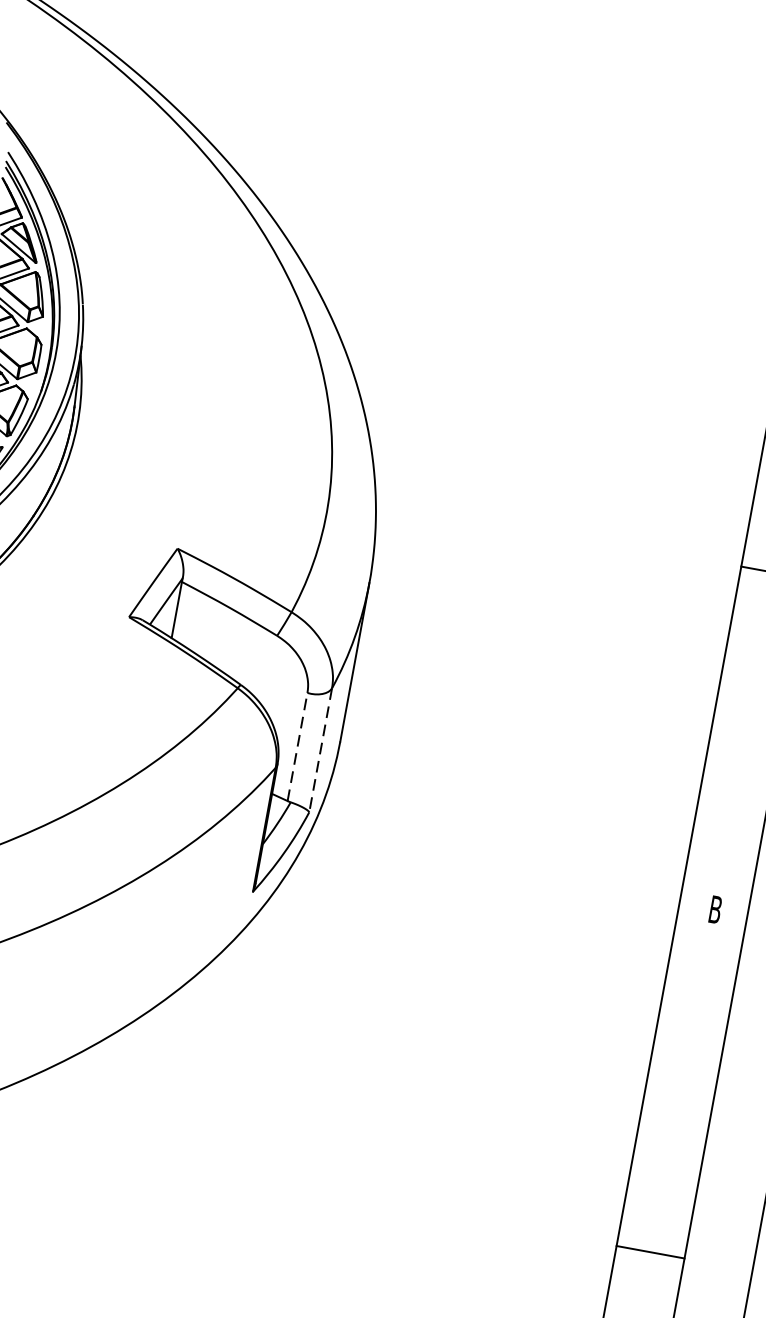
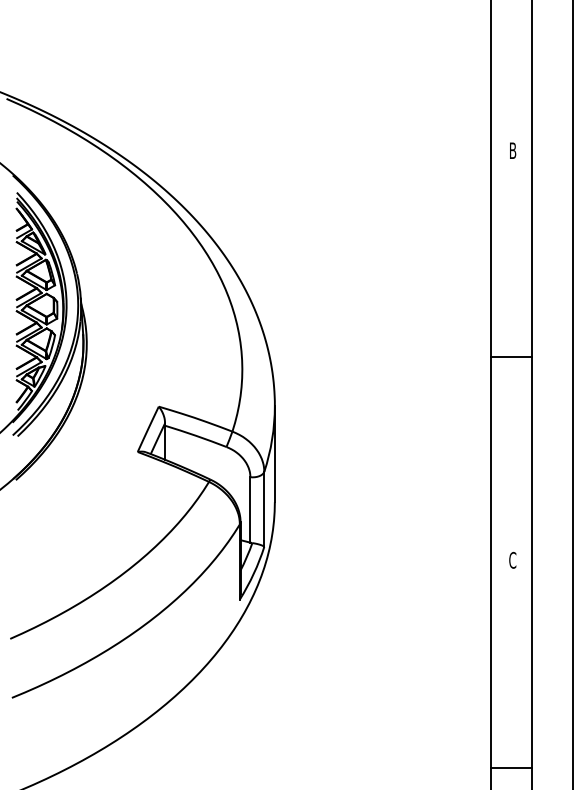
line: (297, 746) -> (250, 509), dashed -> solid
line: (320, 750) -> (264, 509), dashed -> solid
text: (715, 908) -> (512, 559), B -> C

